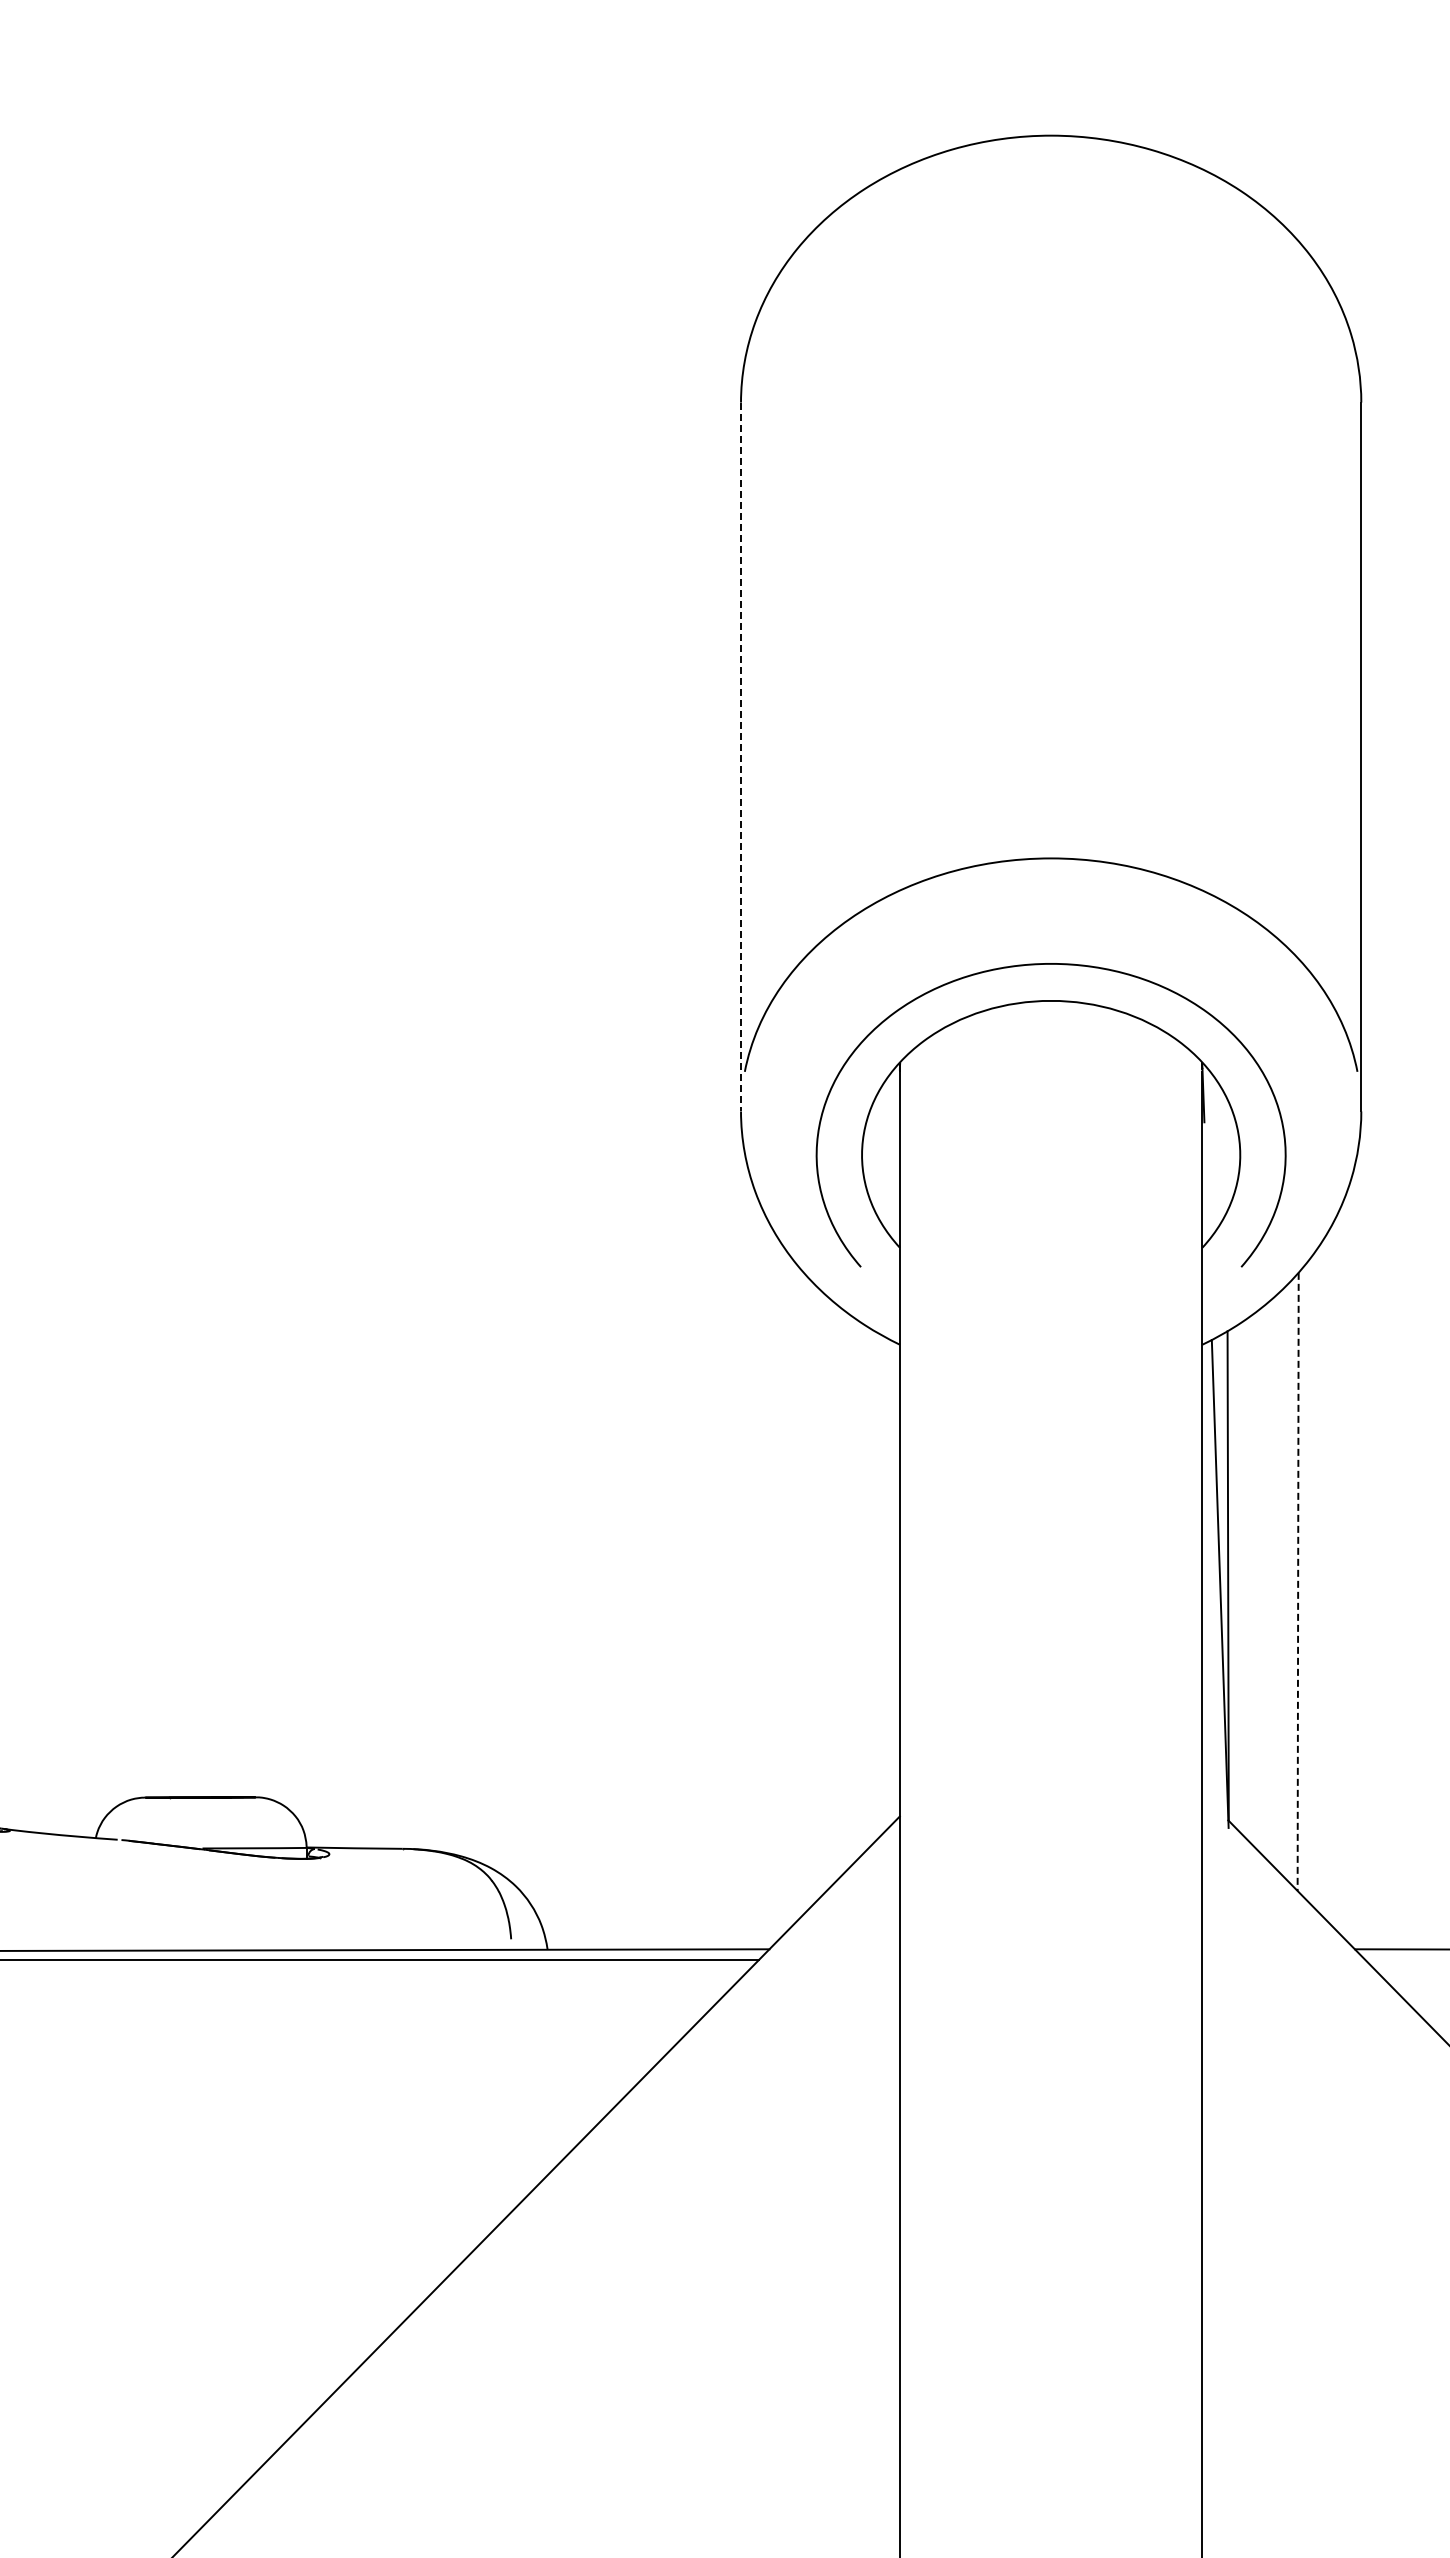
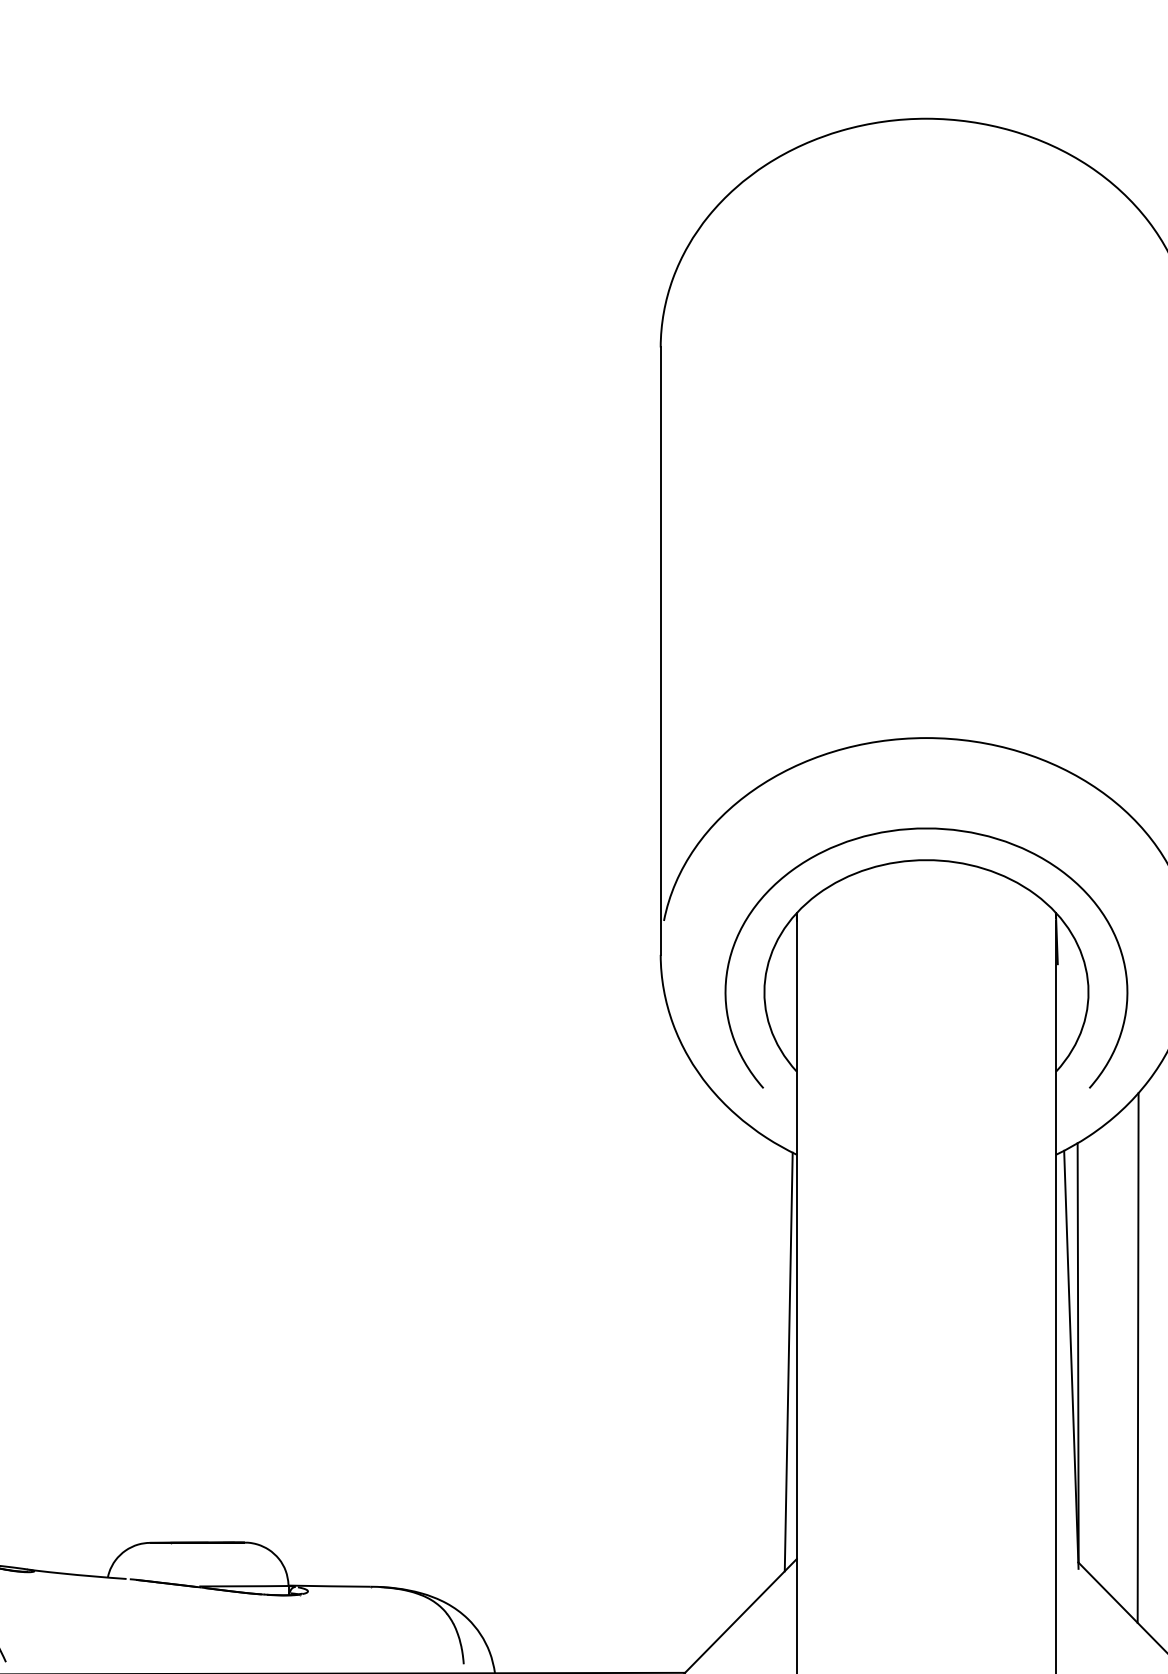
line: (741, 757) -> (661, 651), dashed -> solid
line: (1298, 1582) -> (1138, 1358), dashed -> solid
line: (890, 1586) -> (788, 1361), added

